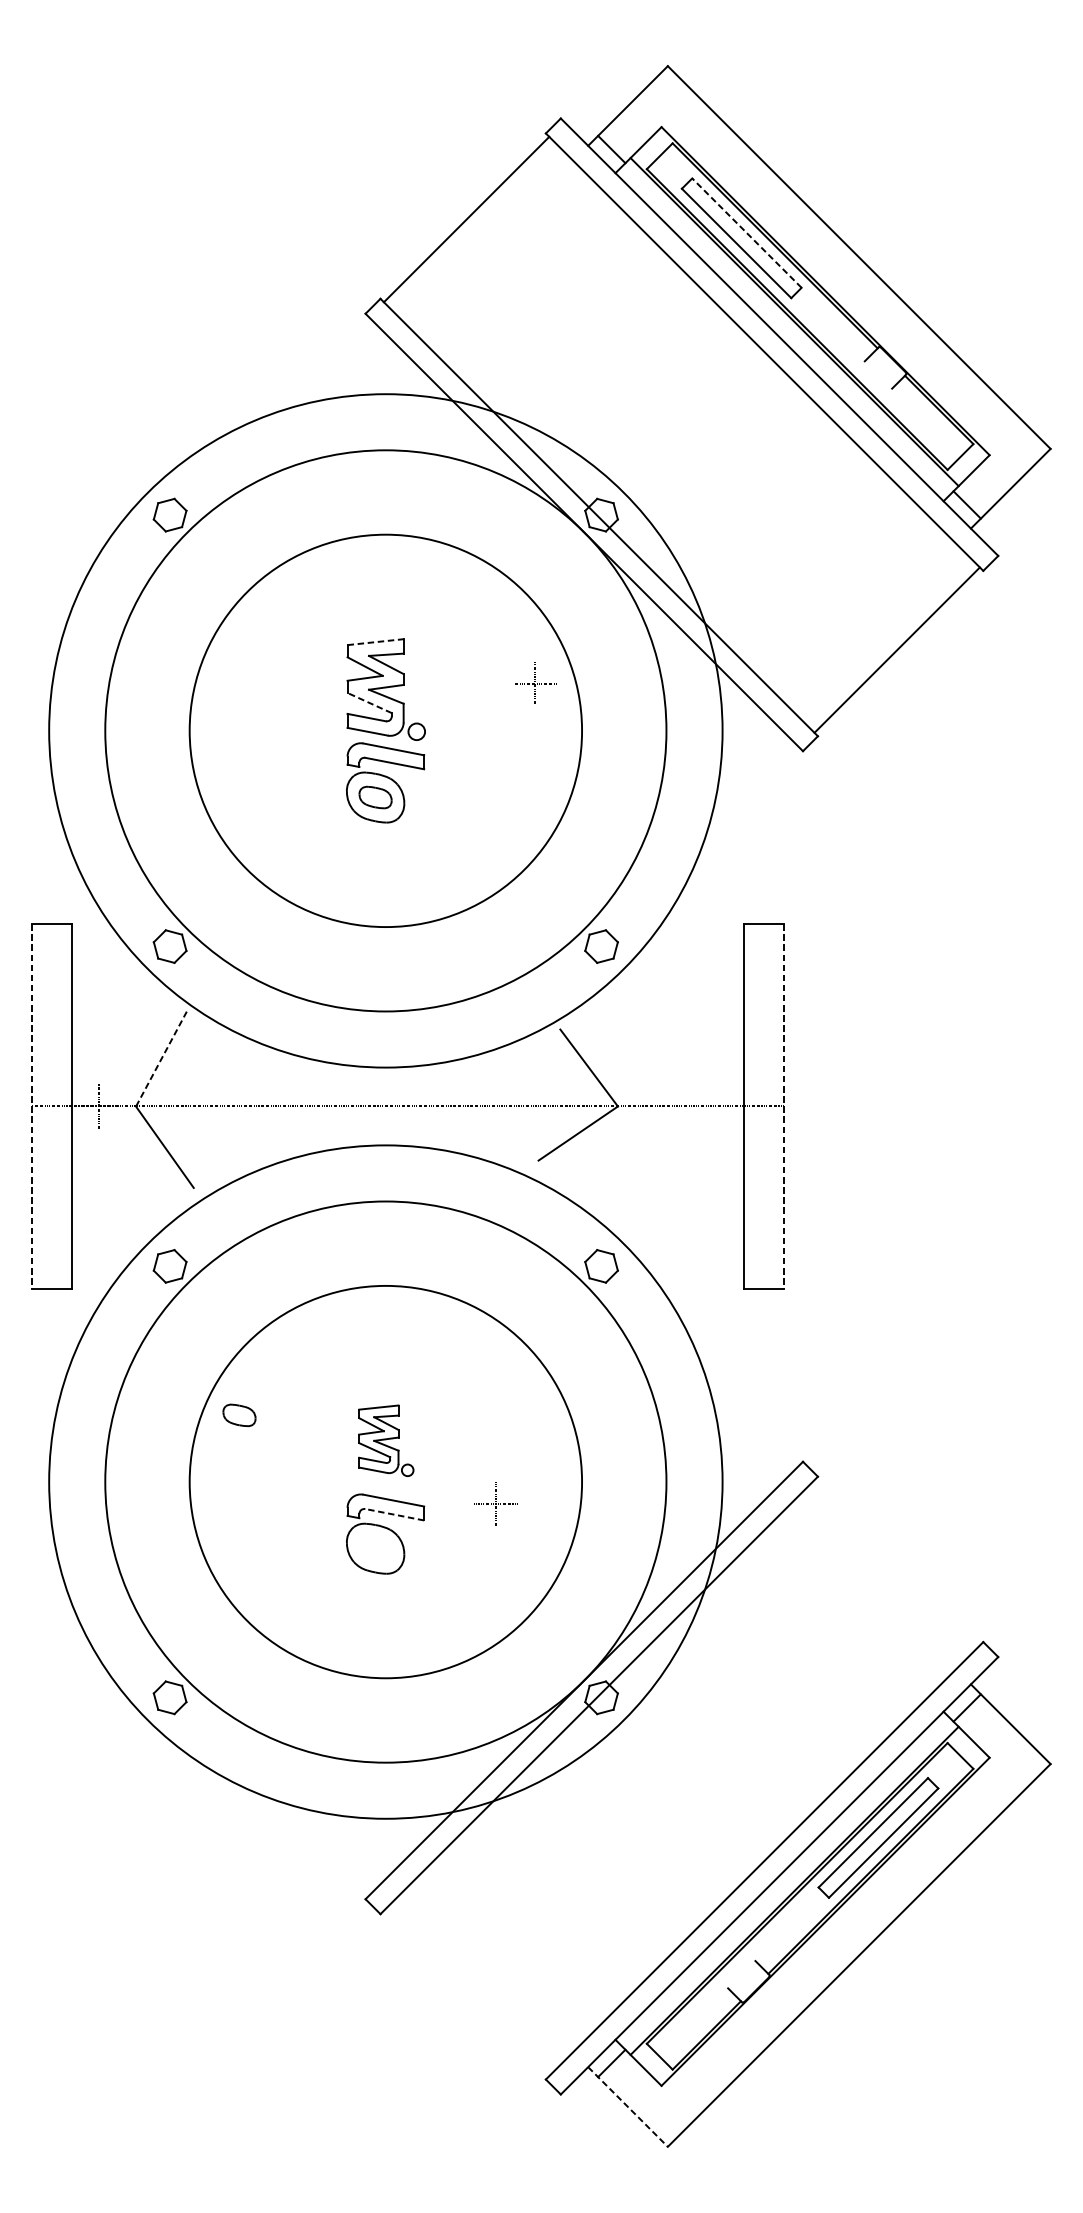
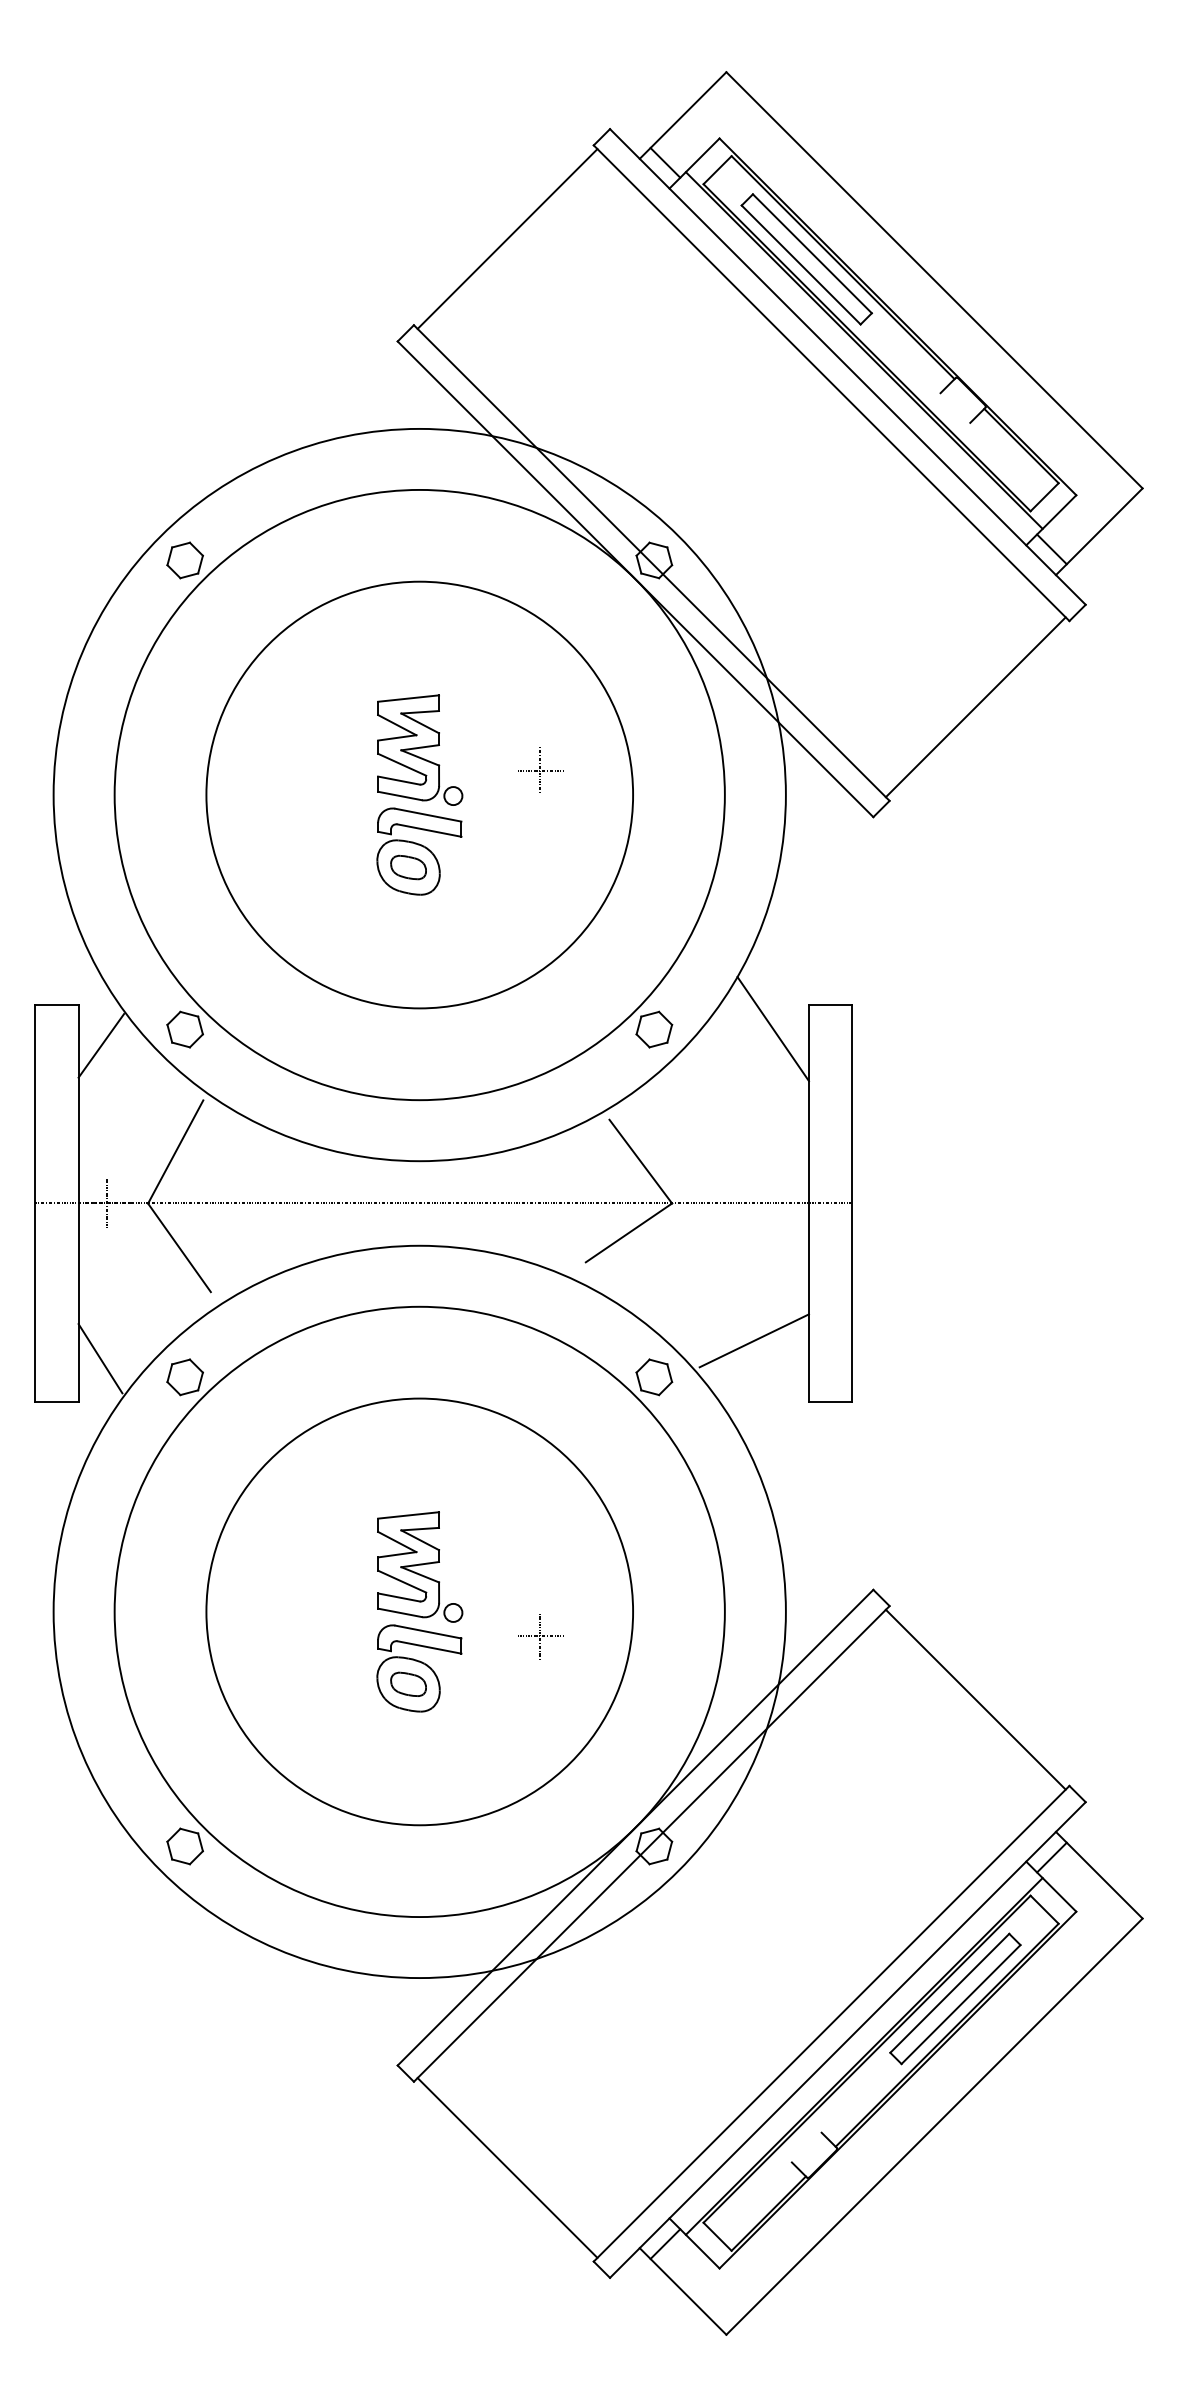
line: (747, 232) -> (812, 253), dashed -> solid
line: (375, 642) -> (408, 698), dashed -> solid
part: (535, 682) -> (540, 769), moved
line: (369, 702) -> (401, 764), dashed -> solid
line: (710, 946) -> (772, 1029), added
line: (93, 961) -> (101, 1045), added
line: (161, 1059) -> (175, 1152), dashed -> solid
line: (32, 1106) -> (35, 1203), dashed -> solid
line: (783, 1106) -> (852, 1203), dashed -> solid
line: (692, 1232) -> (753, 1340), added
line: (92, 1249) -> (100, 1358), added
part: (239, 1414) -> (408, 1683), moved
part: (386, 1440) -> (420, 1566), size x1.43
line: (394, 1514) -> (429, 1647), dashed -> solid
line: (896, 1562) -> (975, 1699), added
line: (466, 1992) -> (507, 2167), added
line: (628, 2107) -> (683, 2291), dashed -> solid

